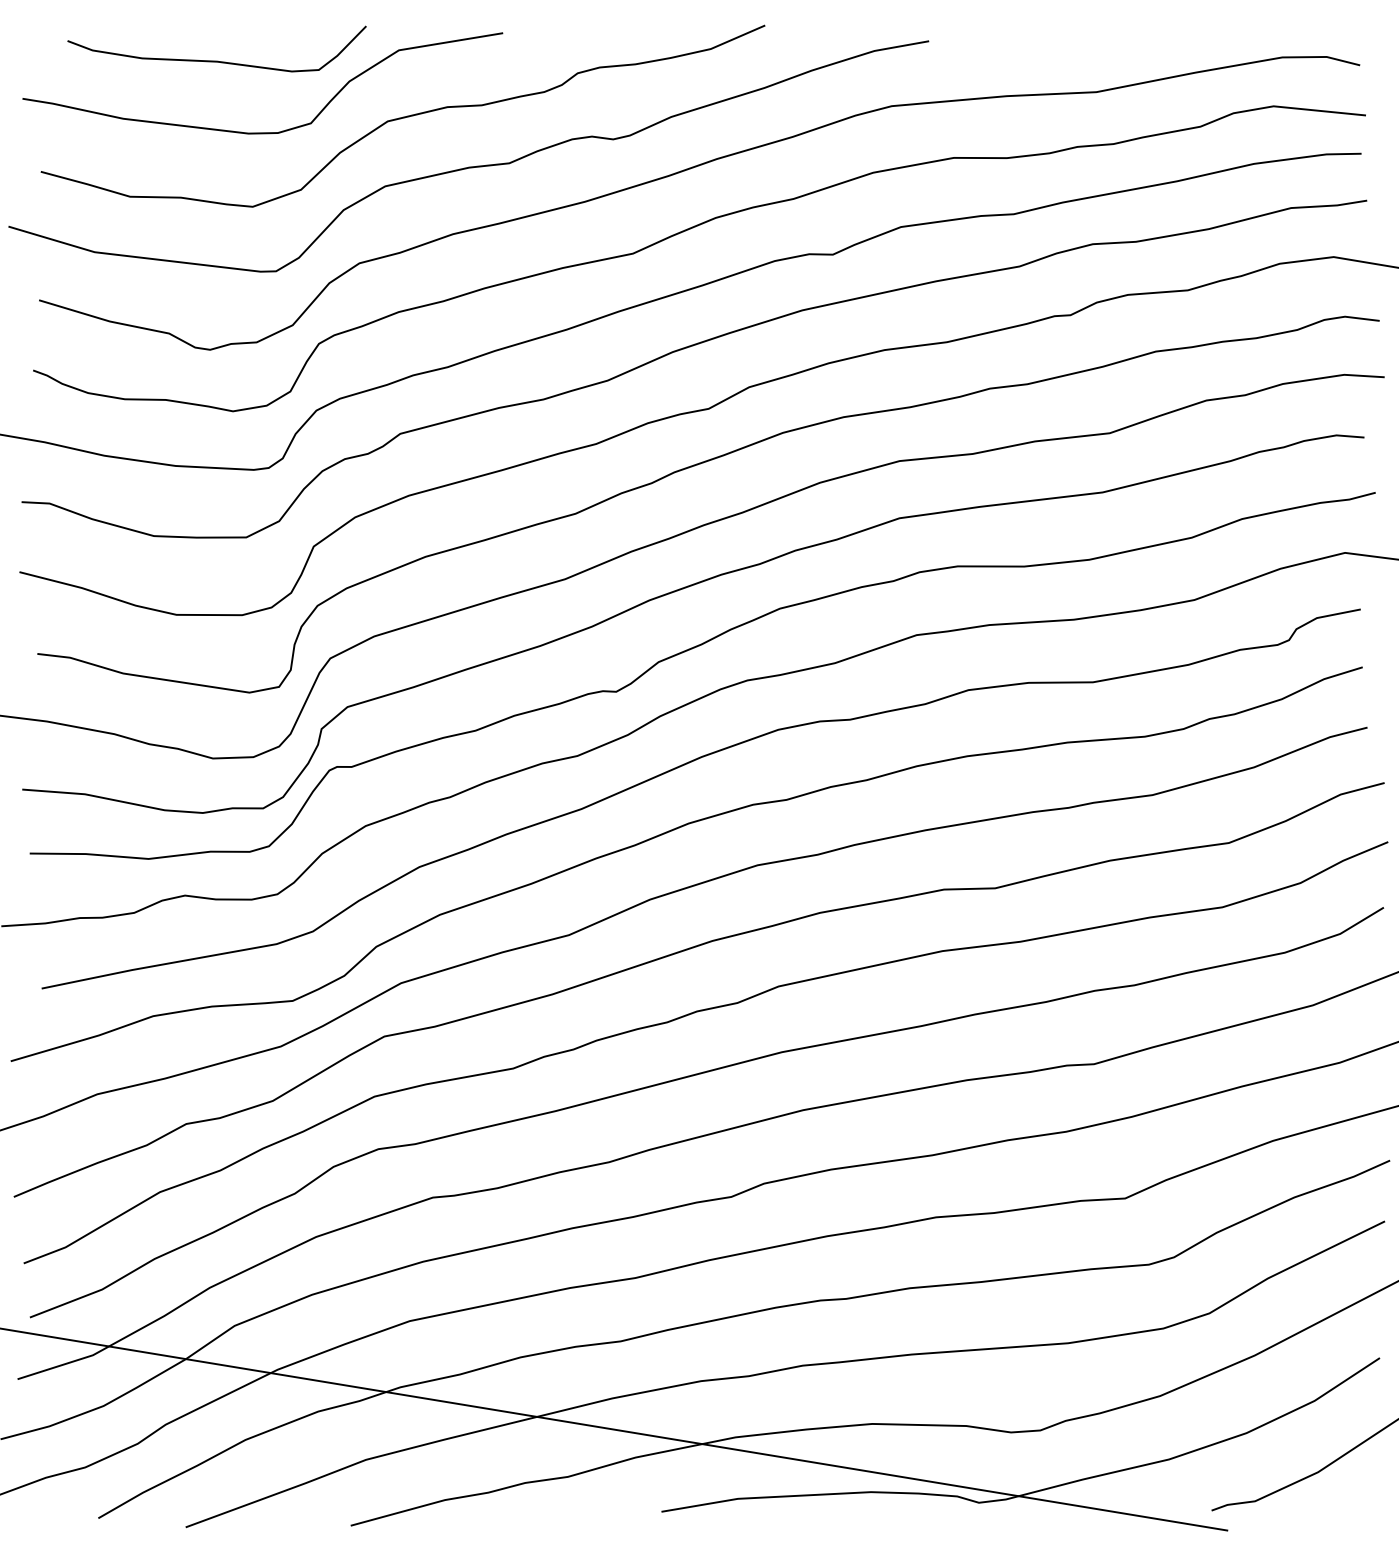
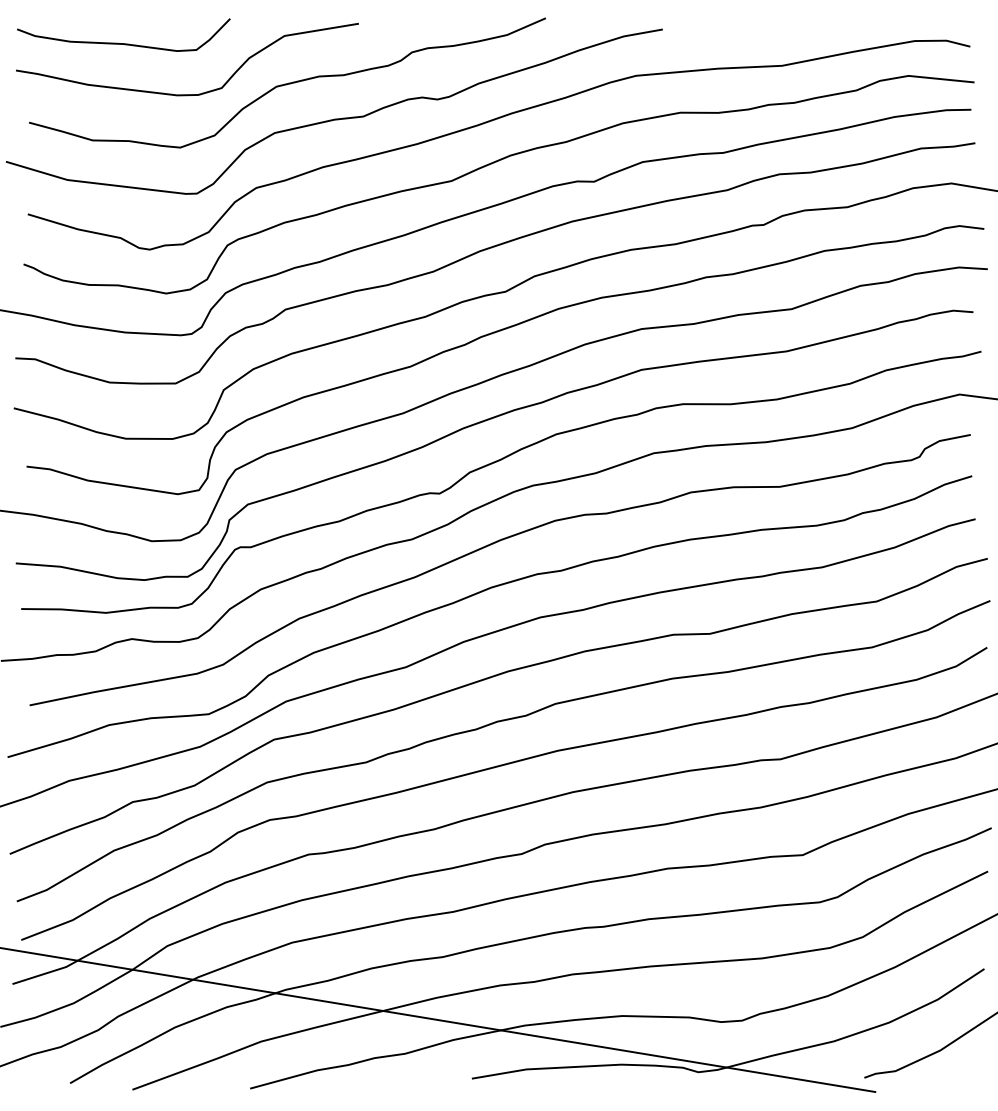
part: (216, 60) -> (123, 43), moved

